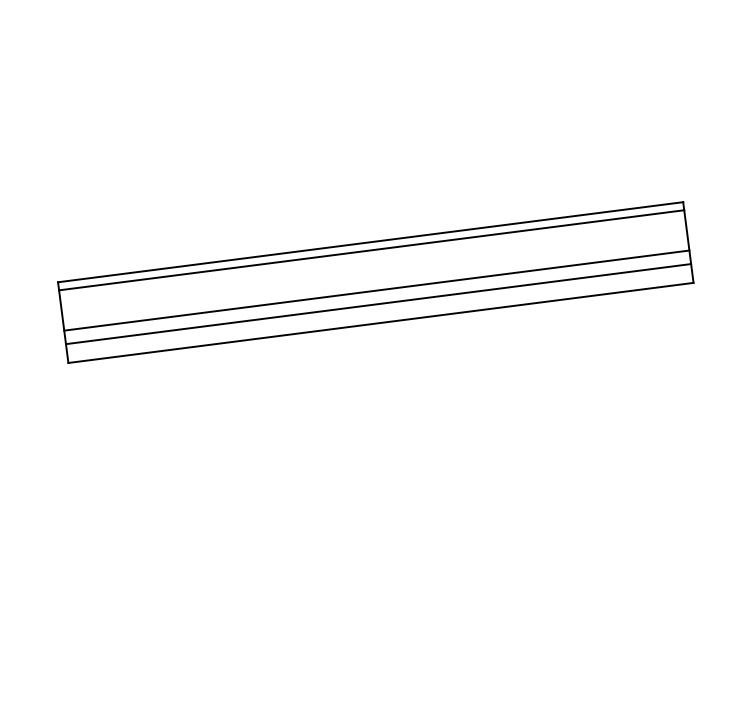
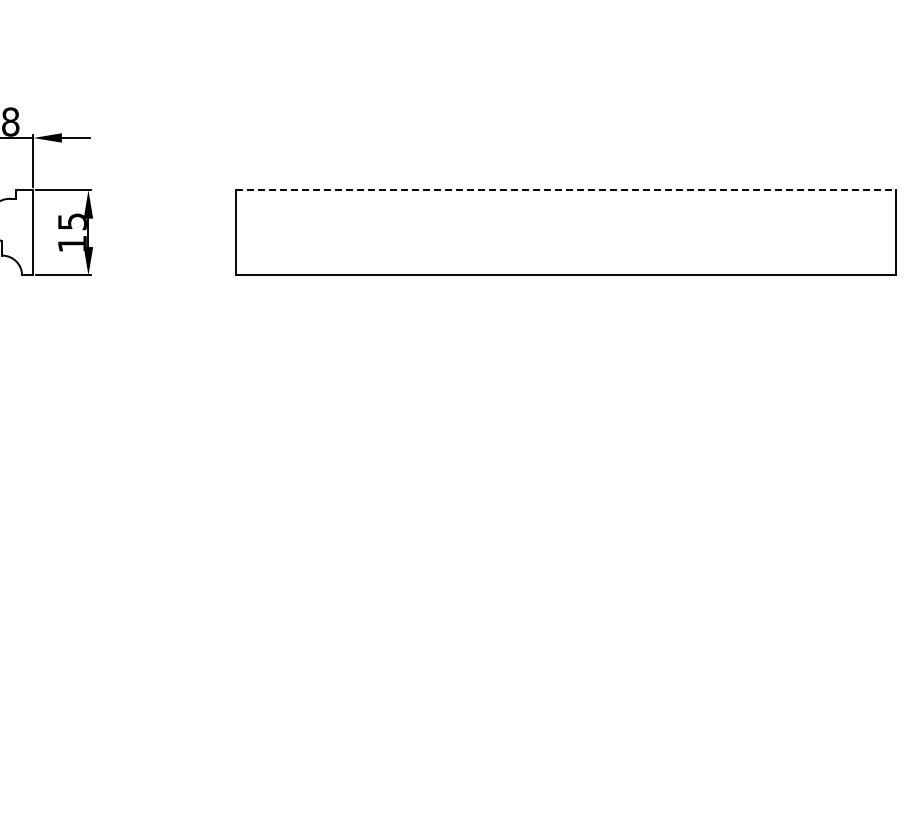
line: (370, 242) -> (566, 190), solid -> dashed
line: (371, 249) -> (566, 198), removed
line: (377, 290) -> (566, 241), removed
line: (378, 303) -> (566, 255), removed

